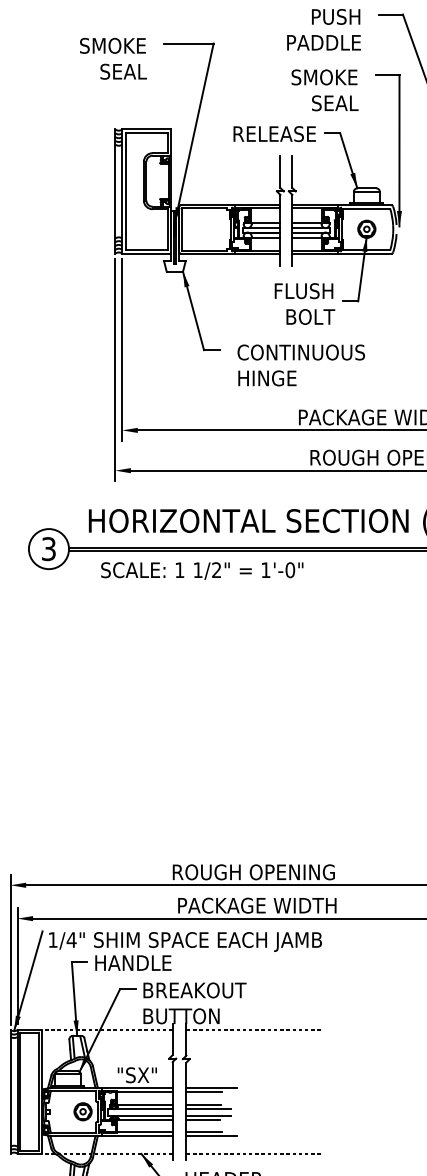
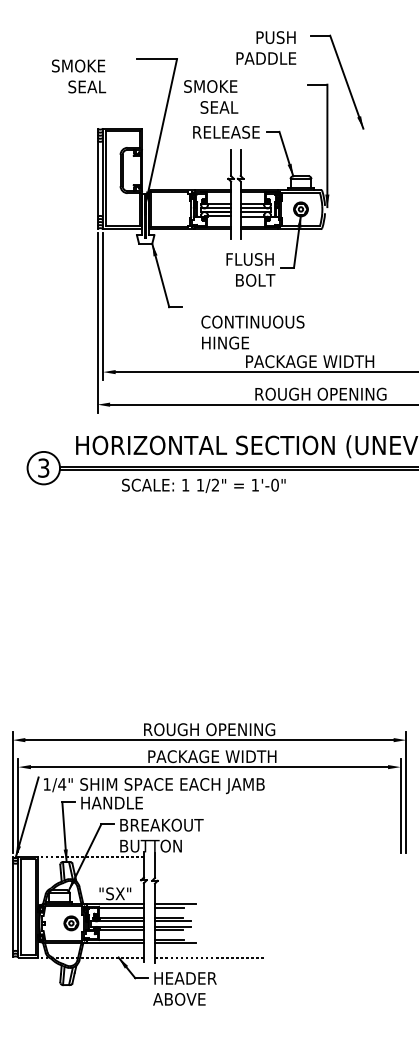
text: (114, 58) -> (79, 76), moved
text: (325, 89) -> (211, 96), moved
text: (300, 365) -> (252, 332), moved
text: (201, 570) -> (203, 485), moved
line: (252, 1030) -> (208, 857), removed

